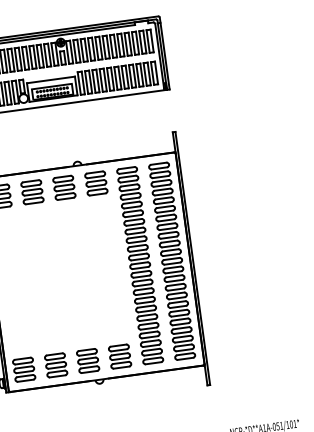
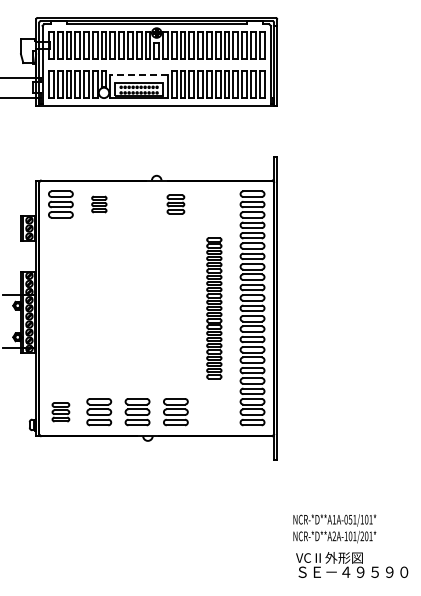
line: (51, 80) -> (139, 75), solid -> dashed
part: (96, 183) -> (175, 204), size x0.7
part: (64, 187) -> (137, 204), removed
part: (32, 192) -> (99, 204), size x0.6
part: (140, 265) -> (214, 308), size x0.6
part: (23, 370) -> (60, 412), size x0.7

